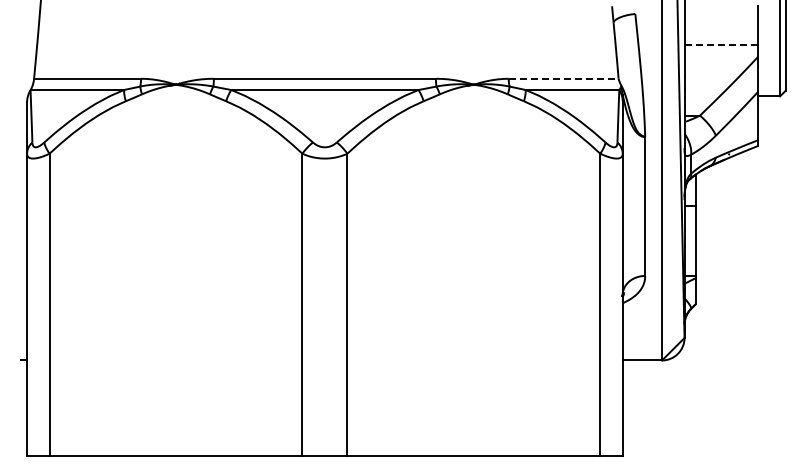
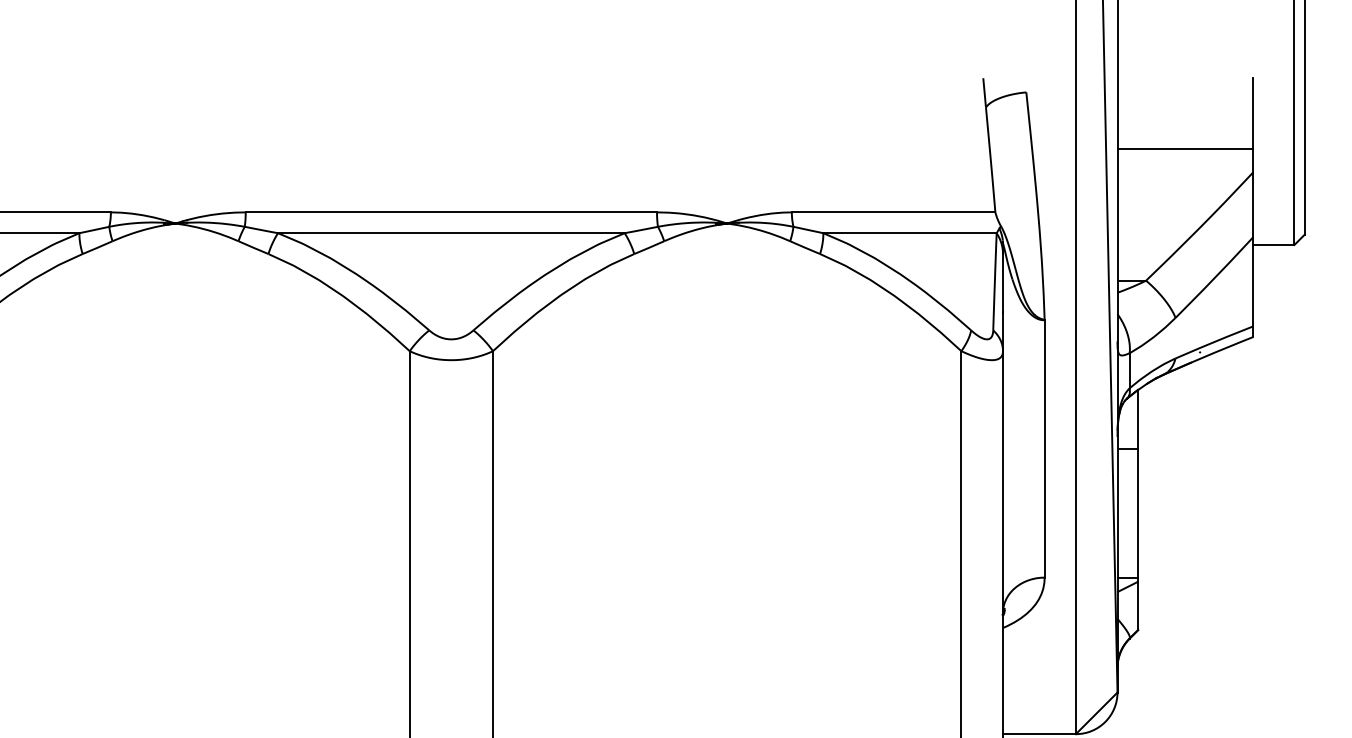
line: (721, 44) -> (1185, 148), dashed -> solid
line: (563, 78) -> (893, 211), dashed -> solid

